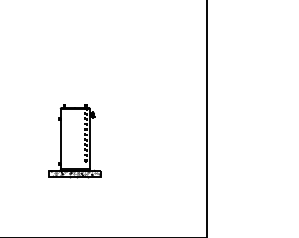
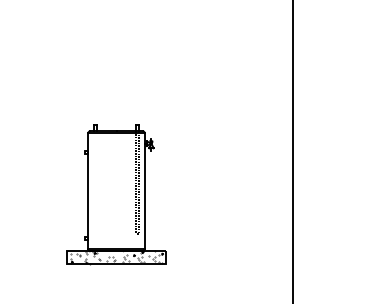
part: (74, 140) -> (115, 193), size x1.43

